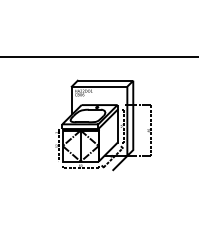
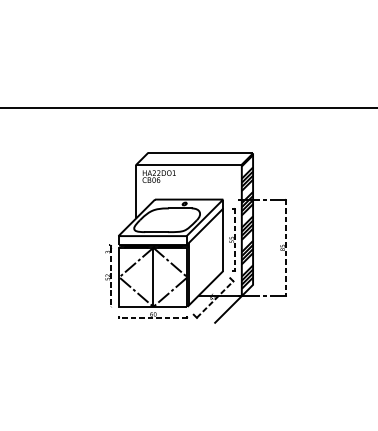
hatch: (130, 116) -> (247, 221), added

